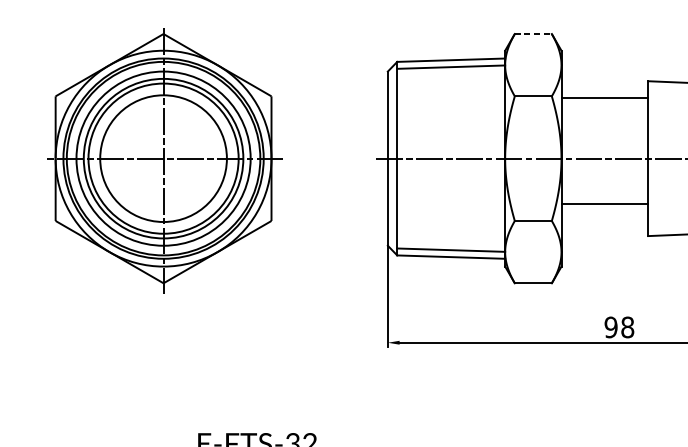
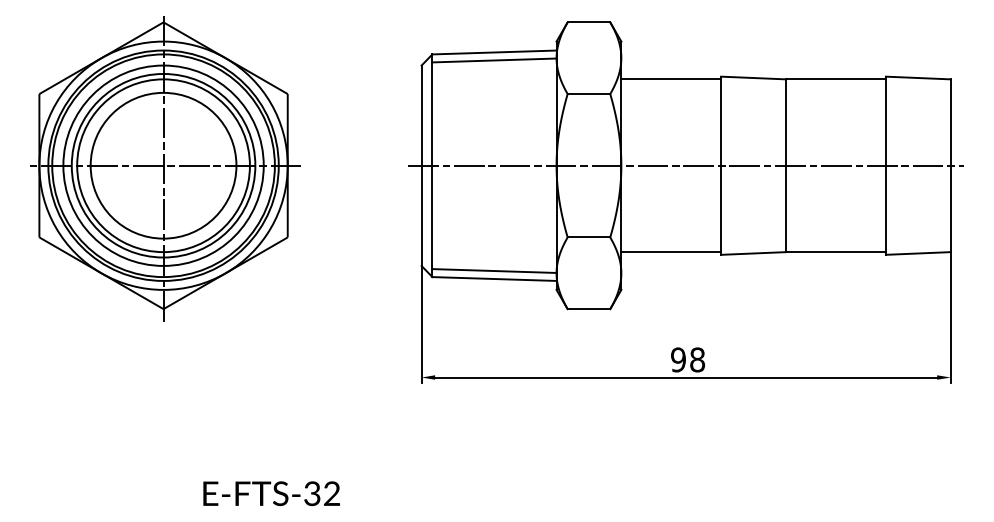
line: (533, 34) -> (589, 22), dashed -> solid
line: (605, 98) -> (671, 79), moved
line: (605, 204) -> (671, 252), moved

